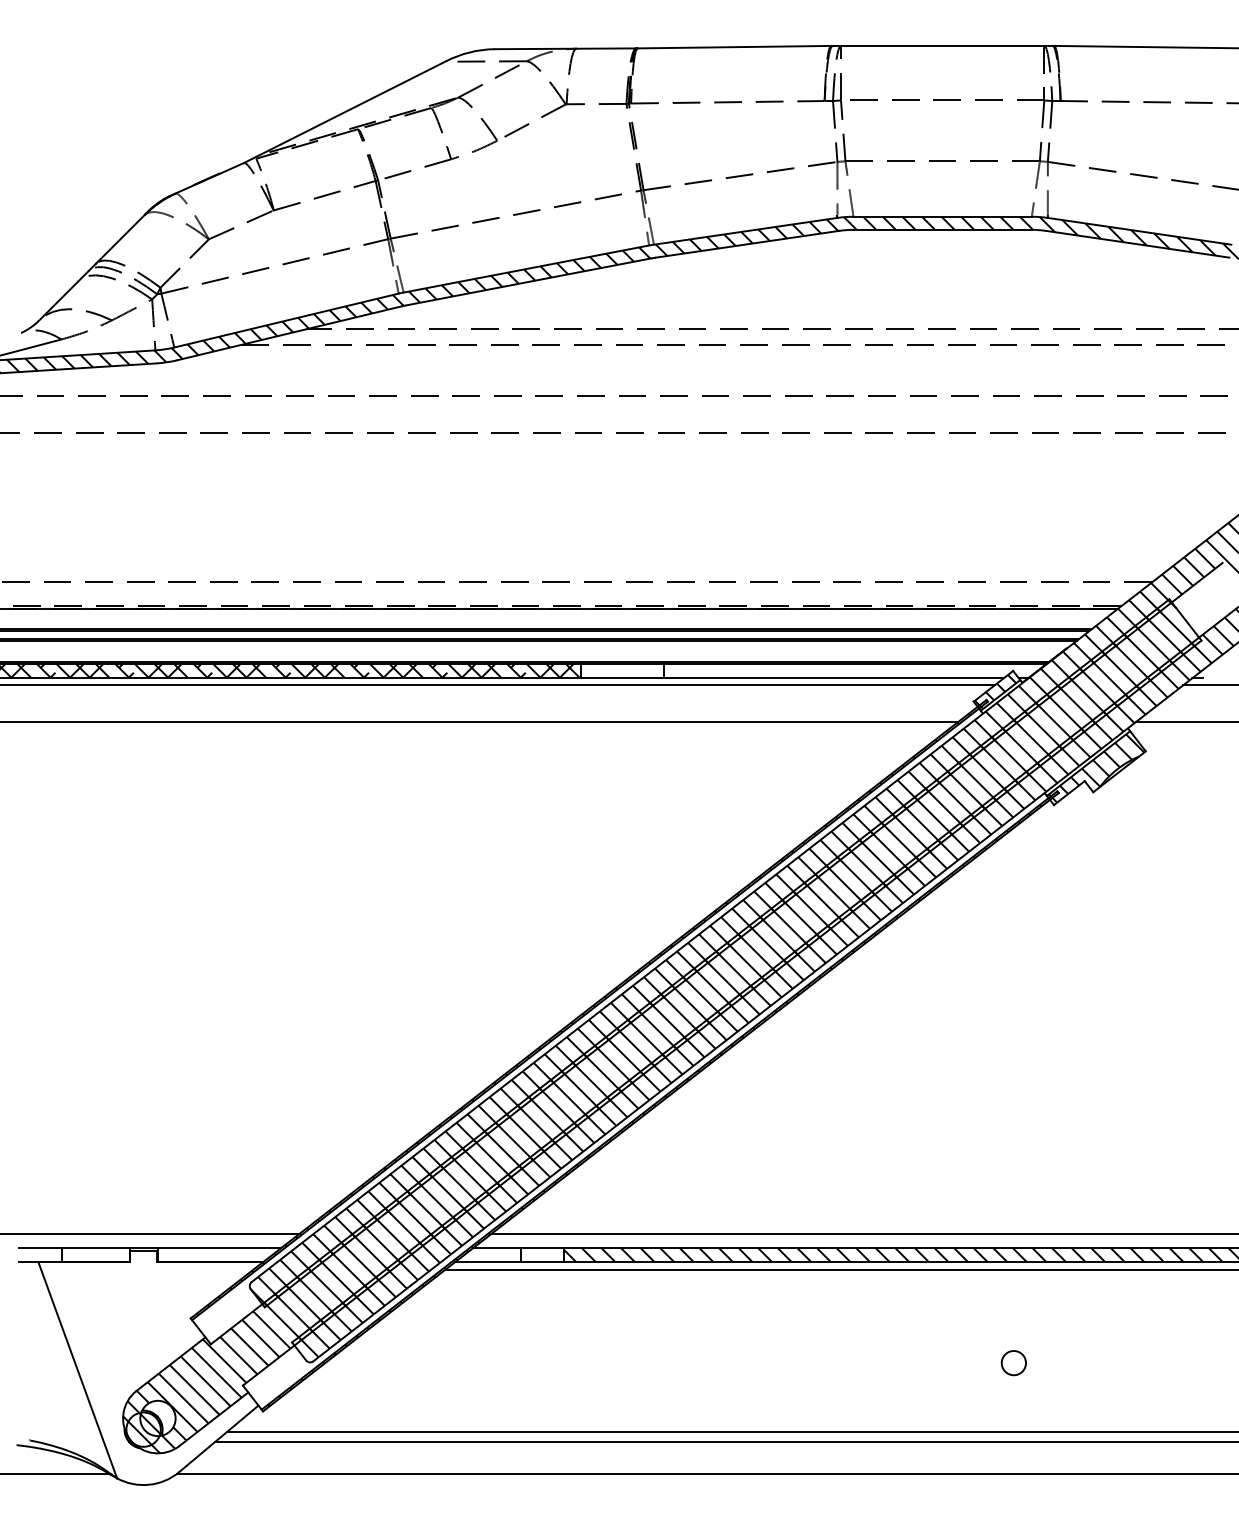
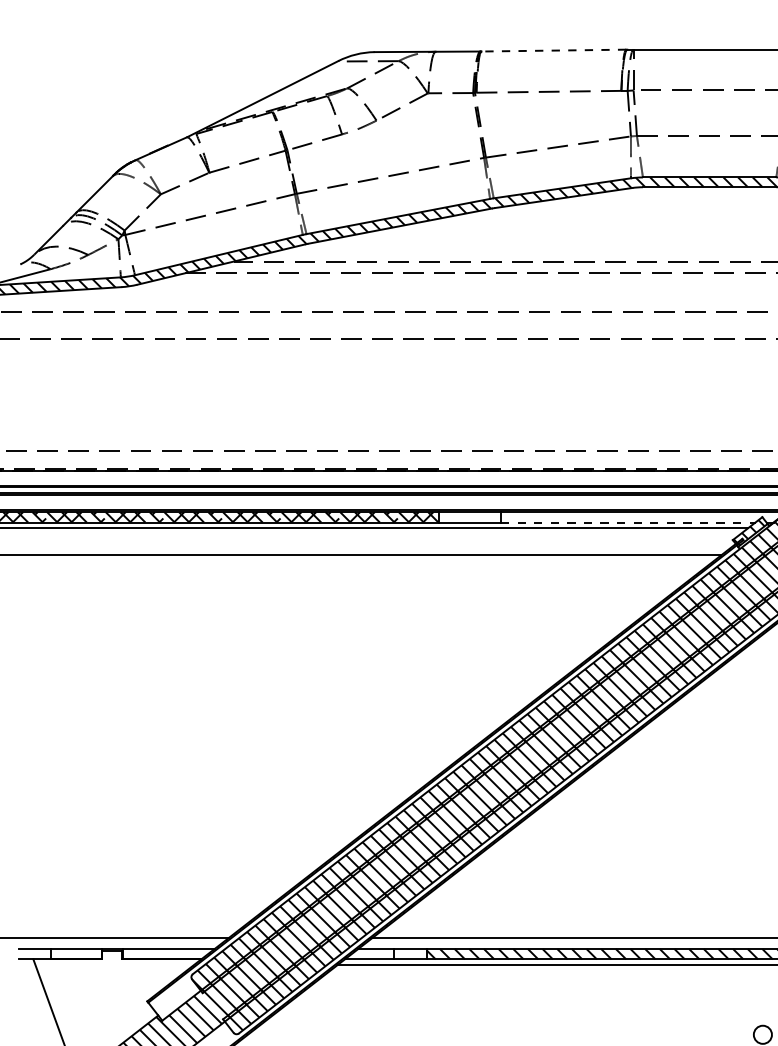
line: (734, 47) -> (553, 50), solid -> dashed
line: (834, 678) -> (628, 522), solid -> dashed

